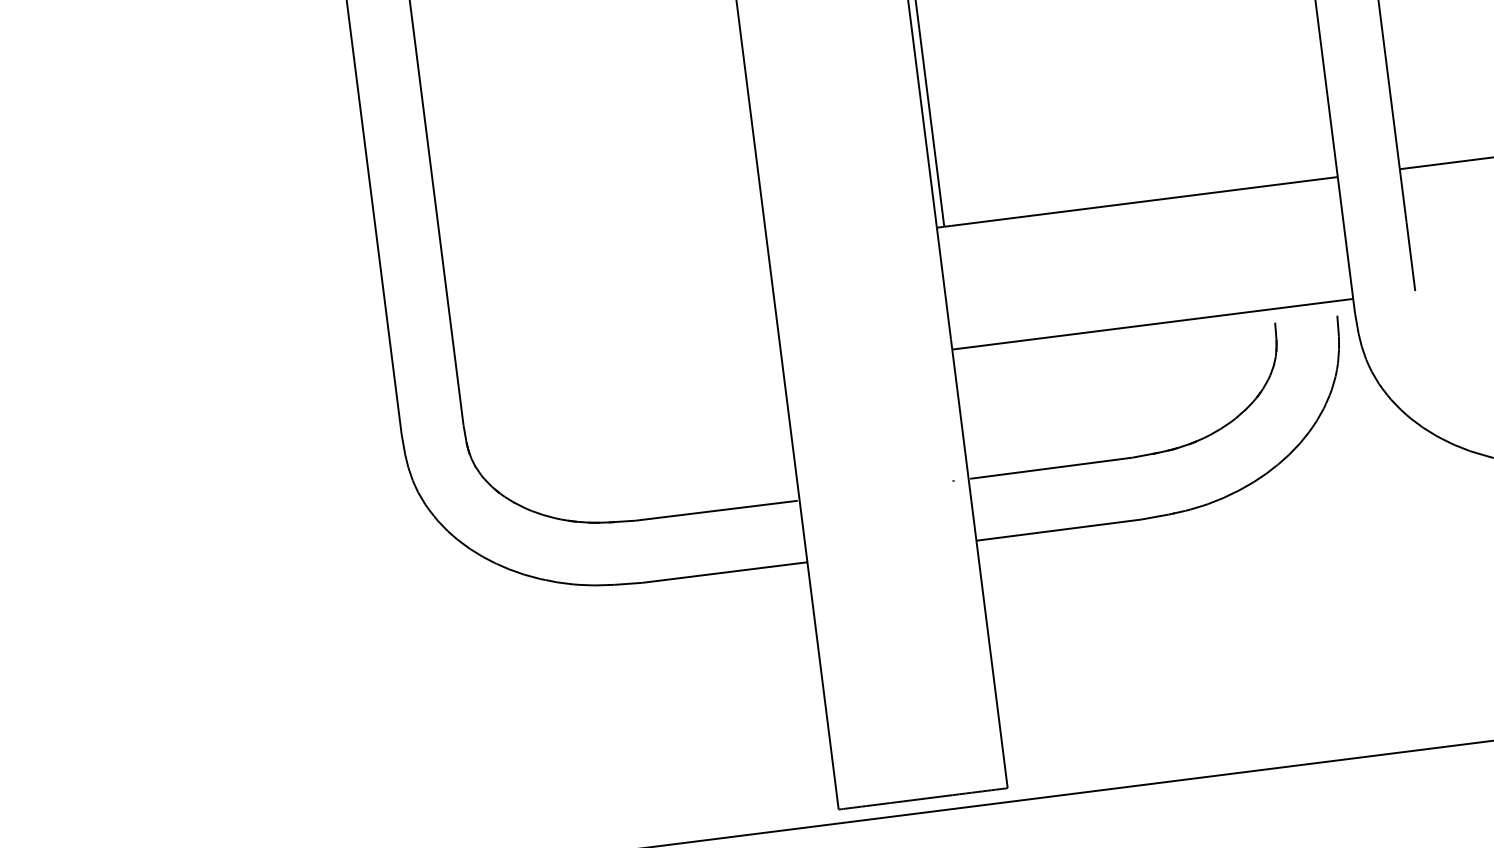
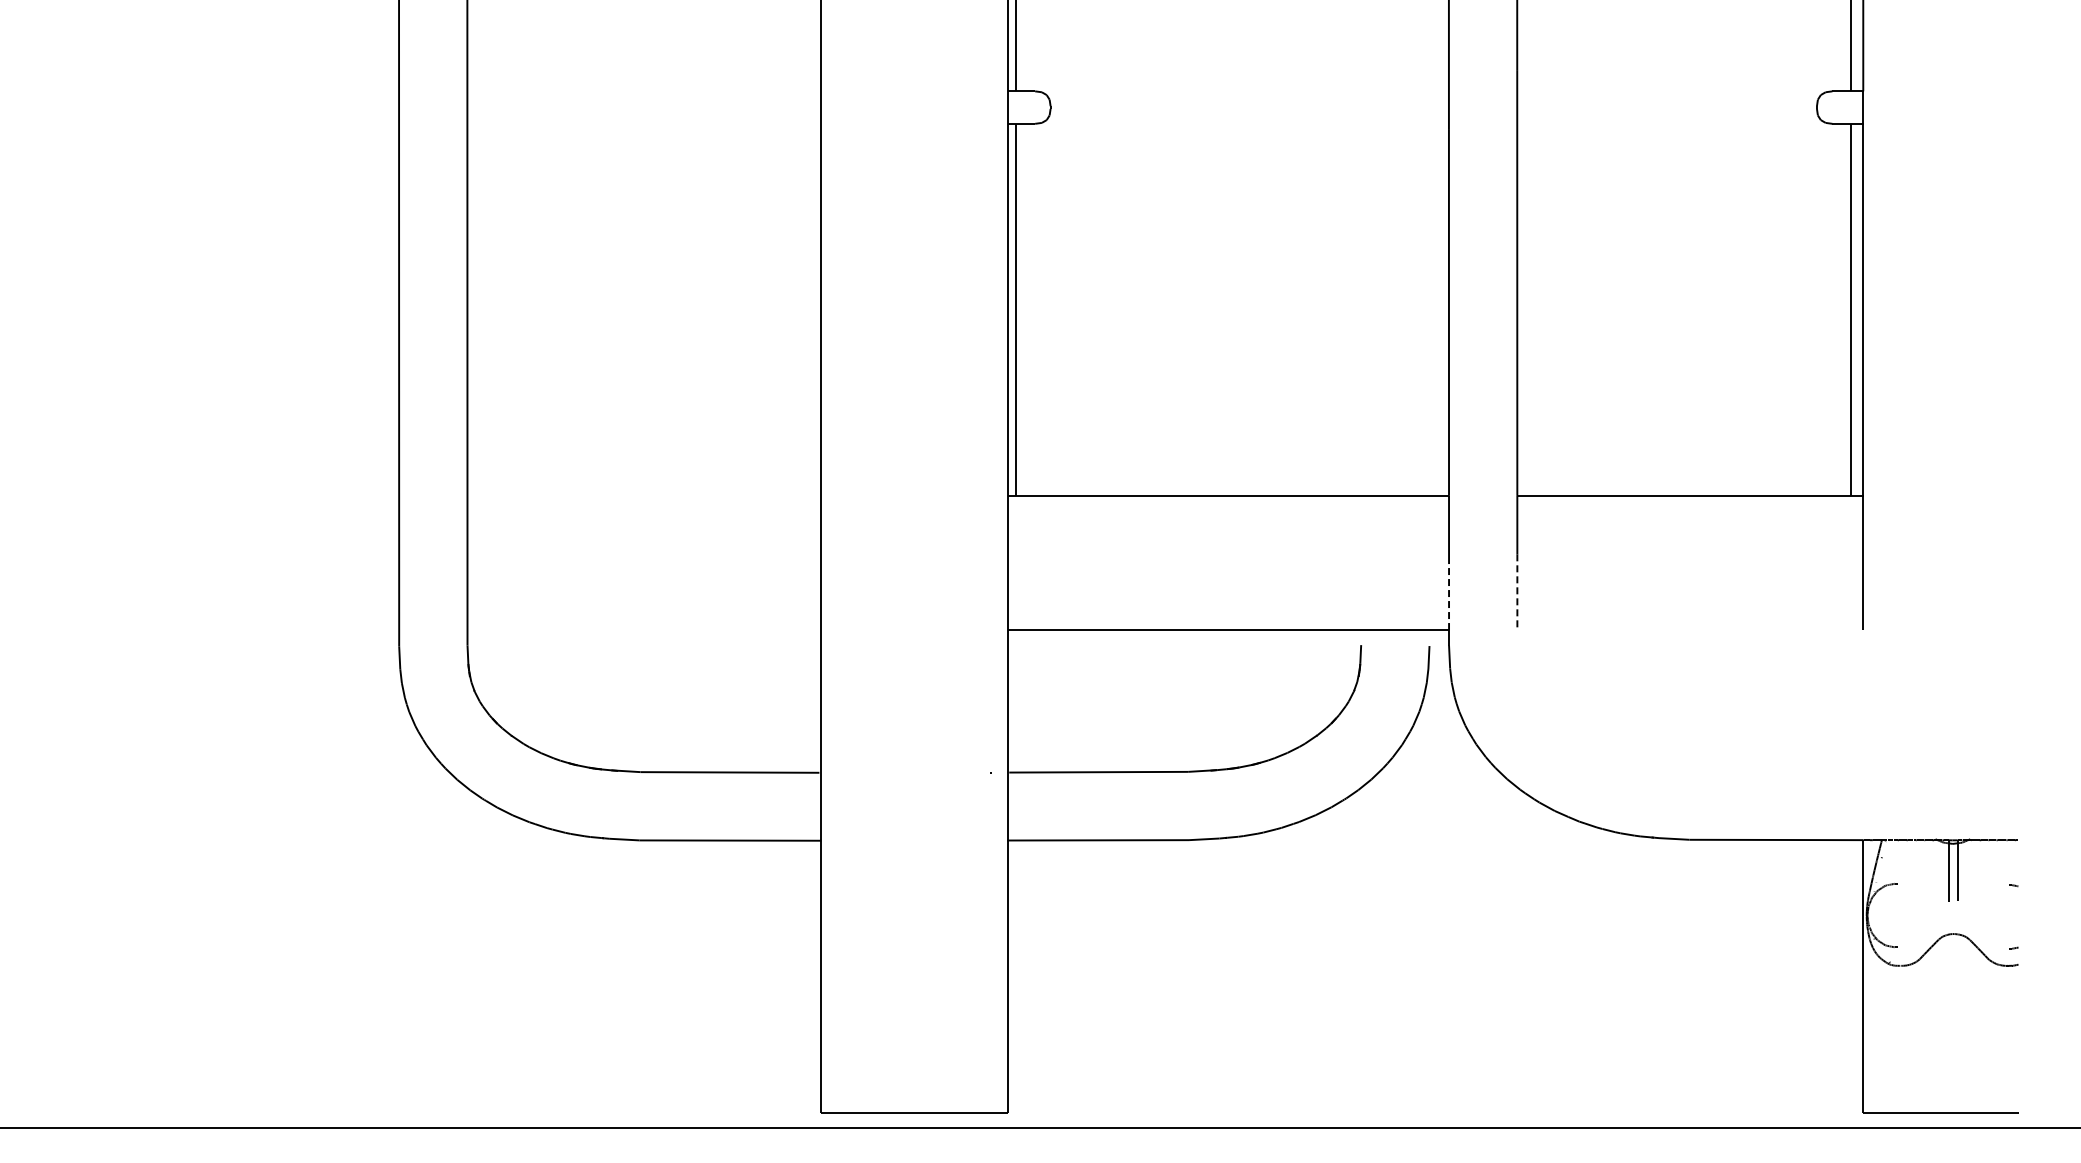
line: (1411, 256) -> (1517, 592), solid -> dashed
line: (1349, 268) -> (1449, 596), solid -> dashed

